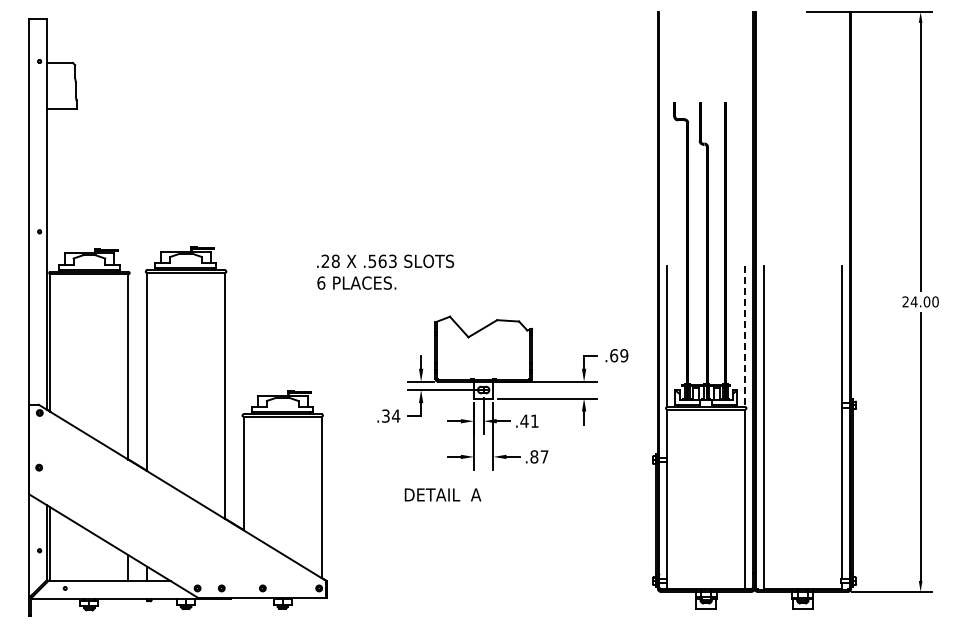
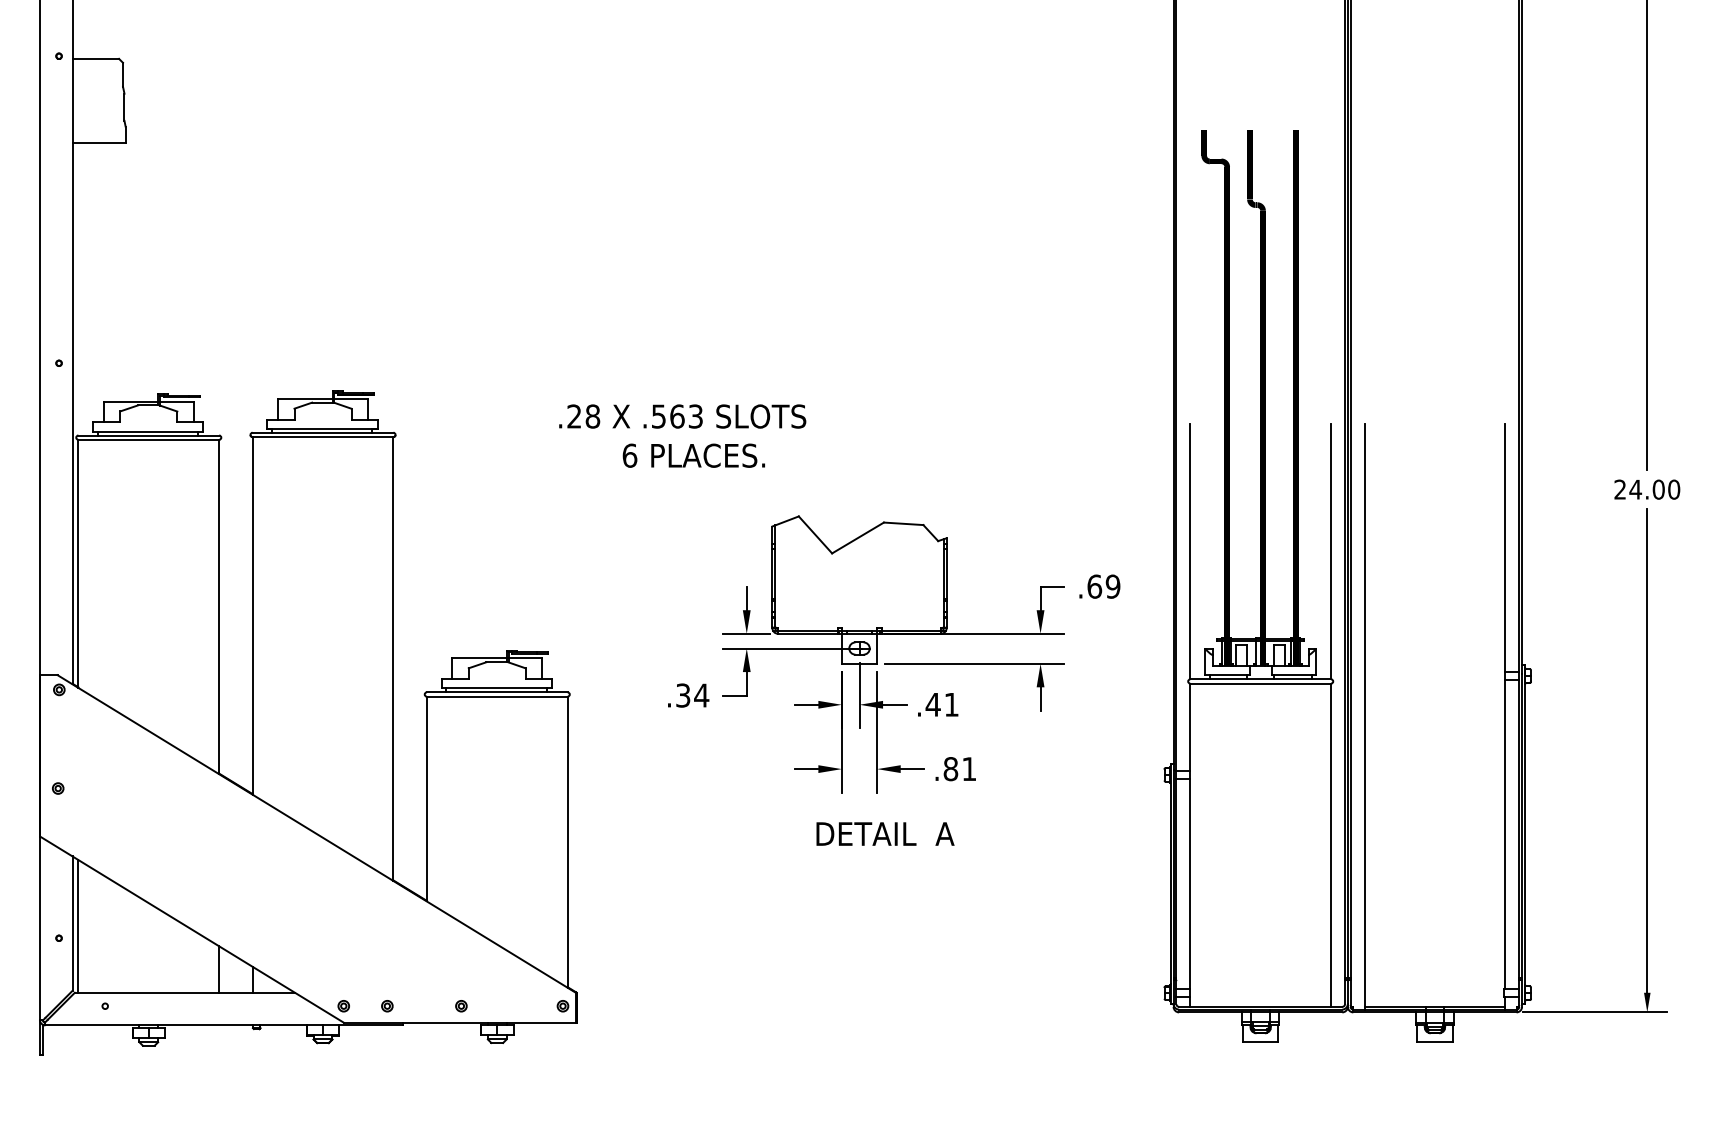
text: (356, 282) -> (693, 454), moved
line: (745, 336) -> (1331, 552), dashed -> solid
text: (544, 456) -> (969, 768), .87 -> .81
text: (442, 494) -> (884, 833), moved

